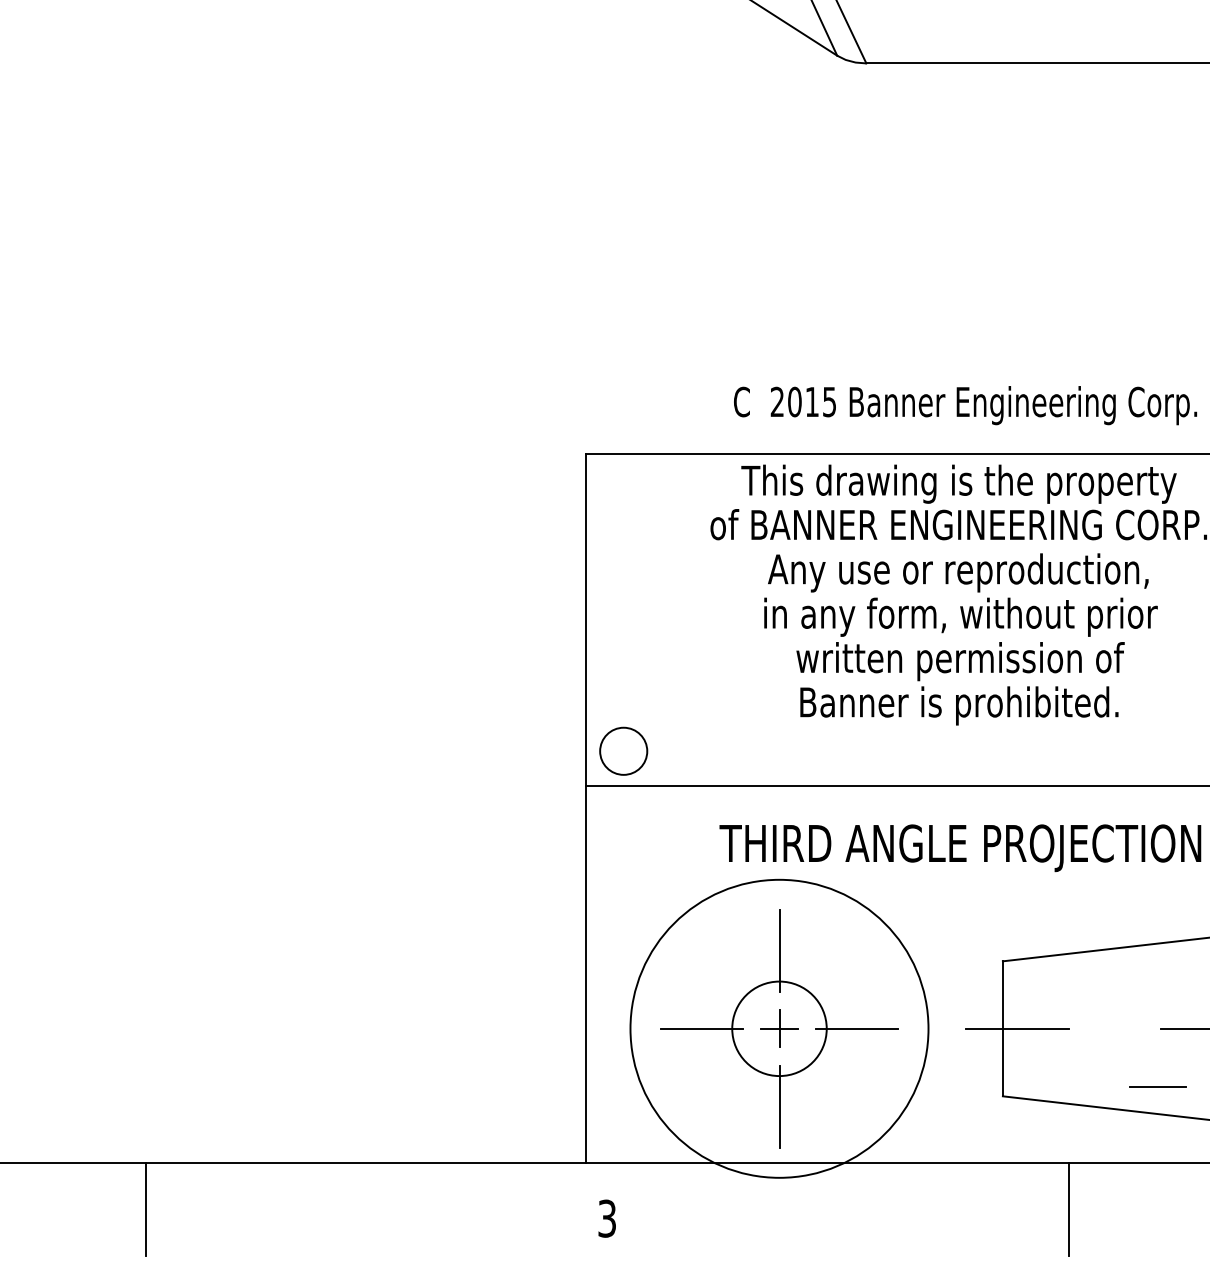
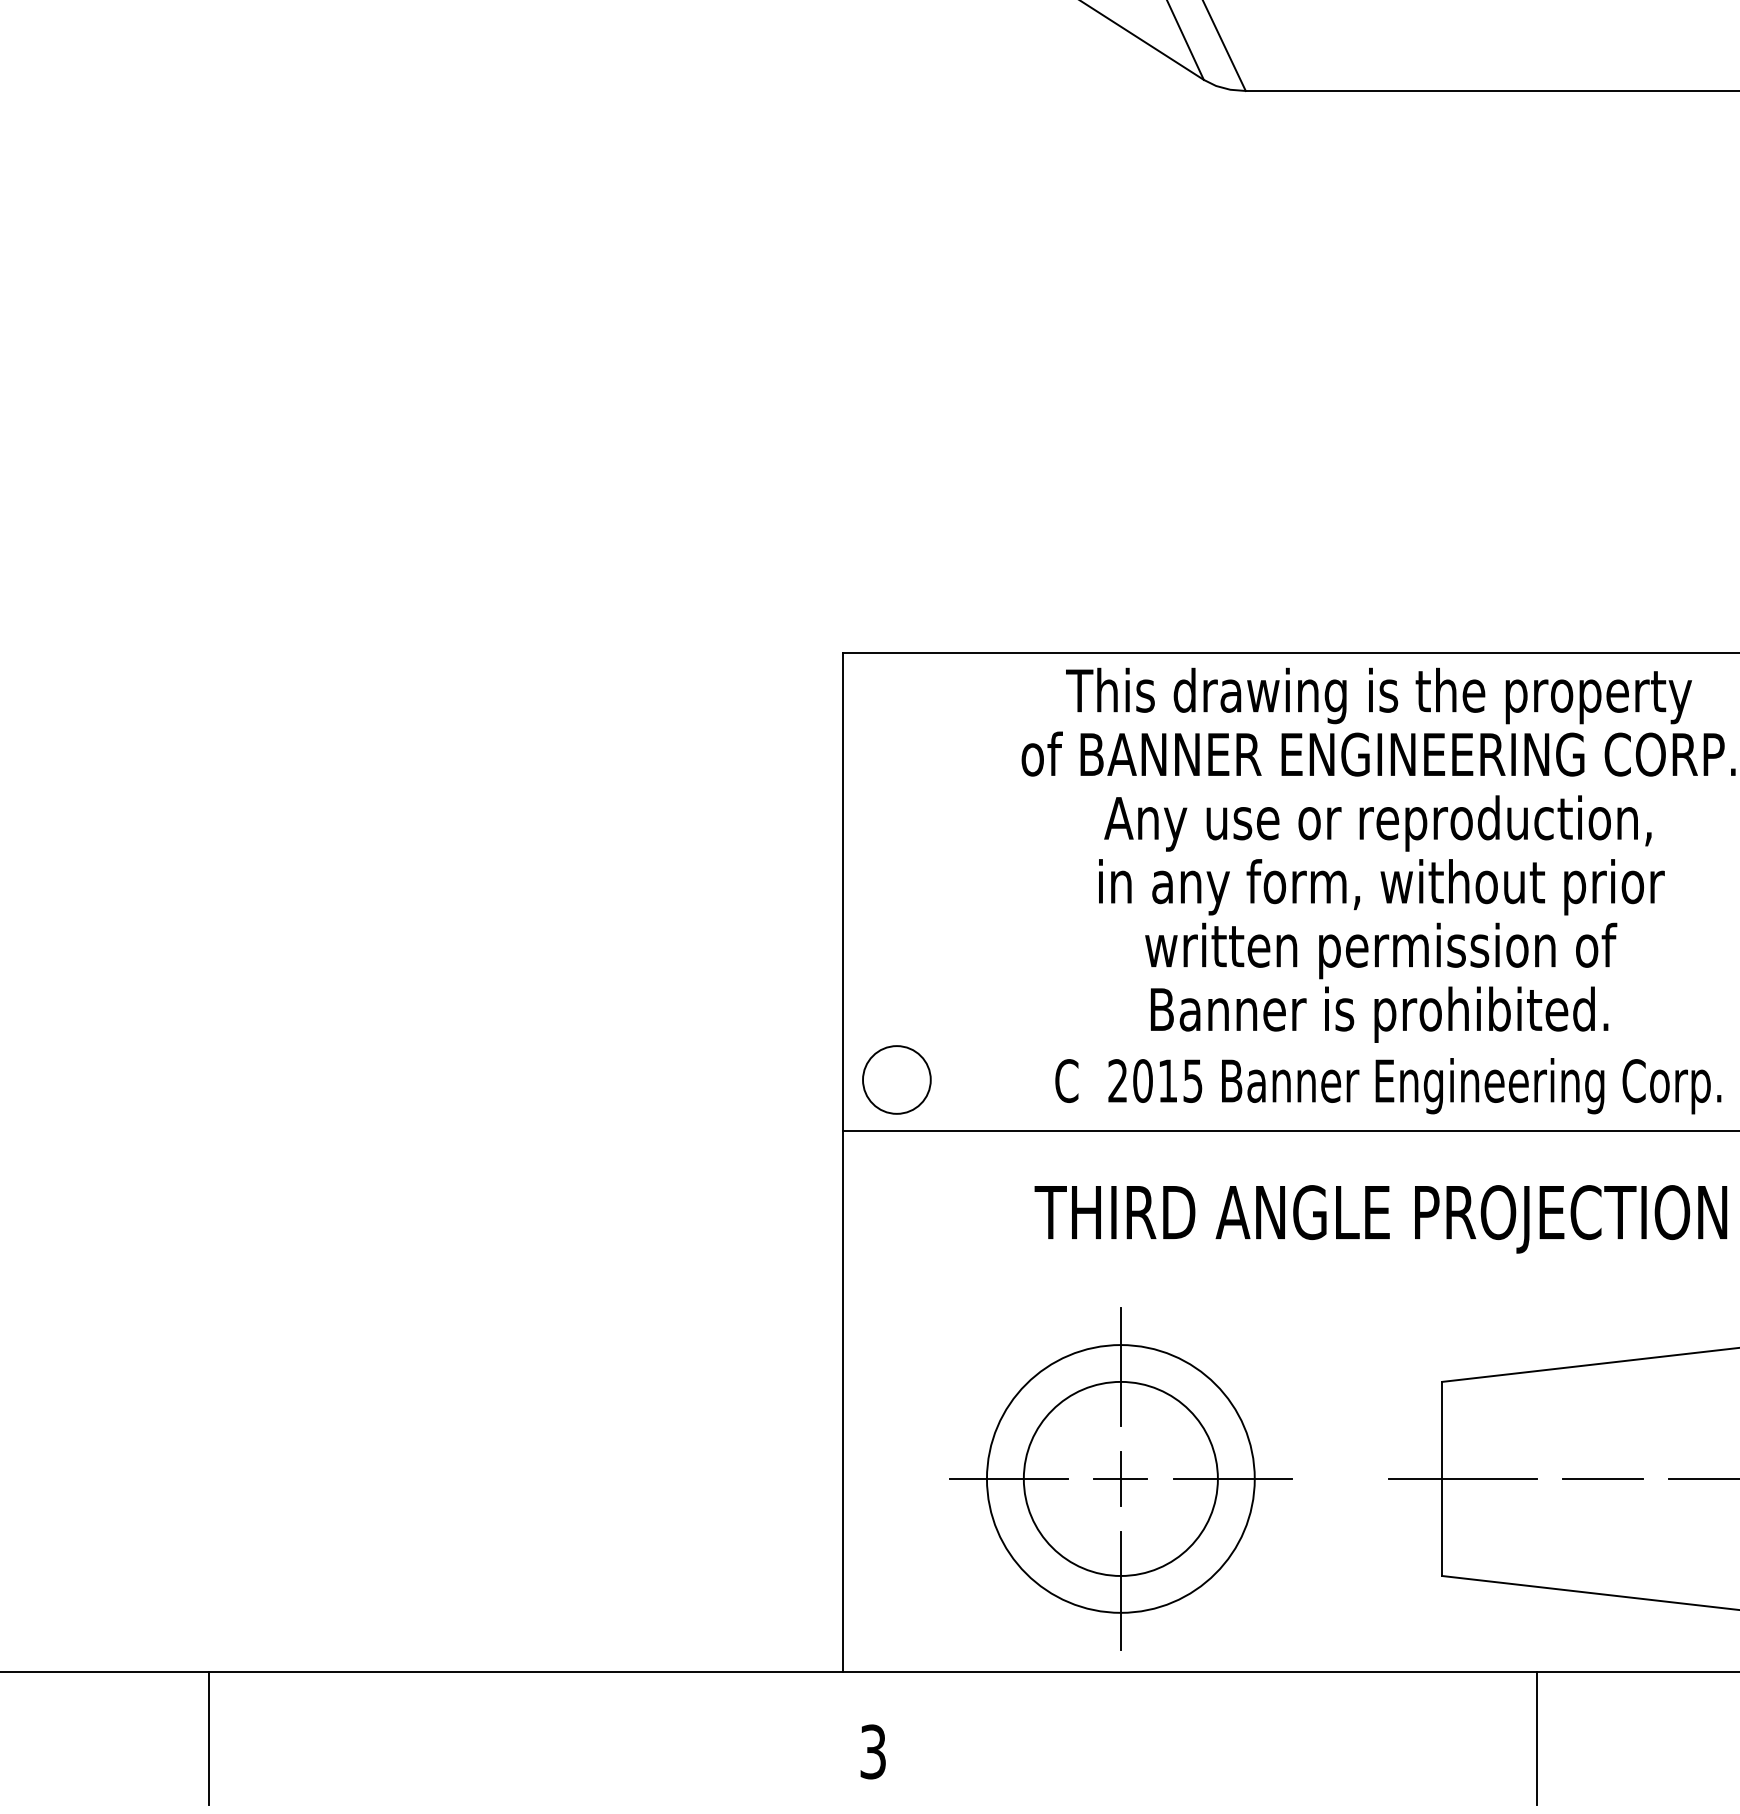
text: (965, 405) -> (1388, 1085), moved
circle: (779, 1028) -> (1120, 1478), size x0.62
circle: (779, 1028) -> (1120, 1478), size x1.43
line: (1157, 1086) -> (1602, 1478), moved

